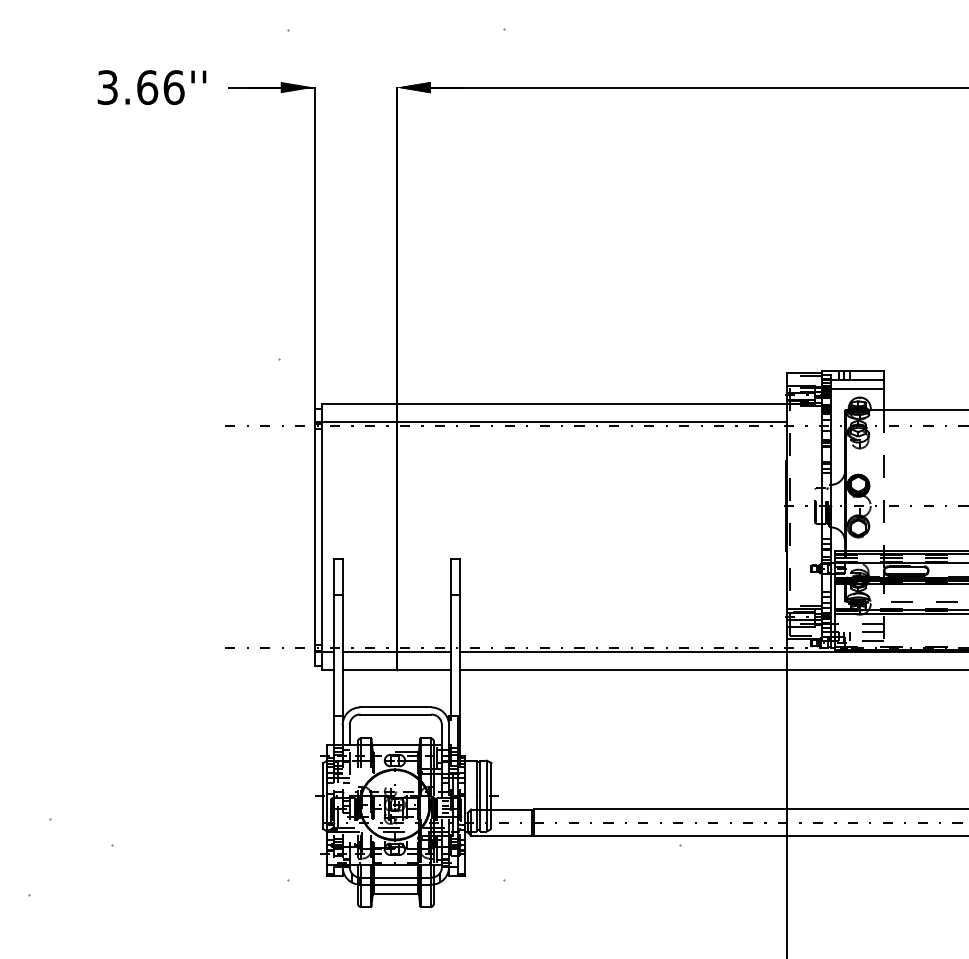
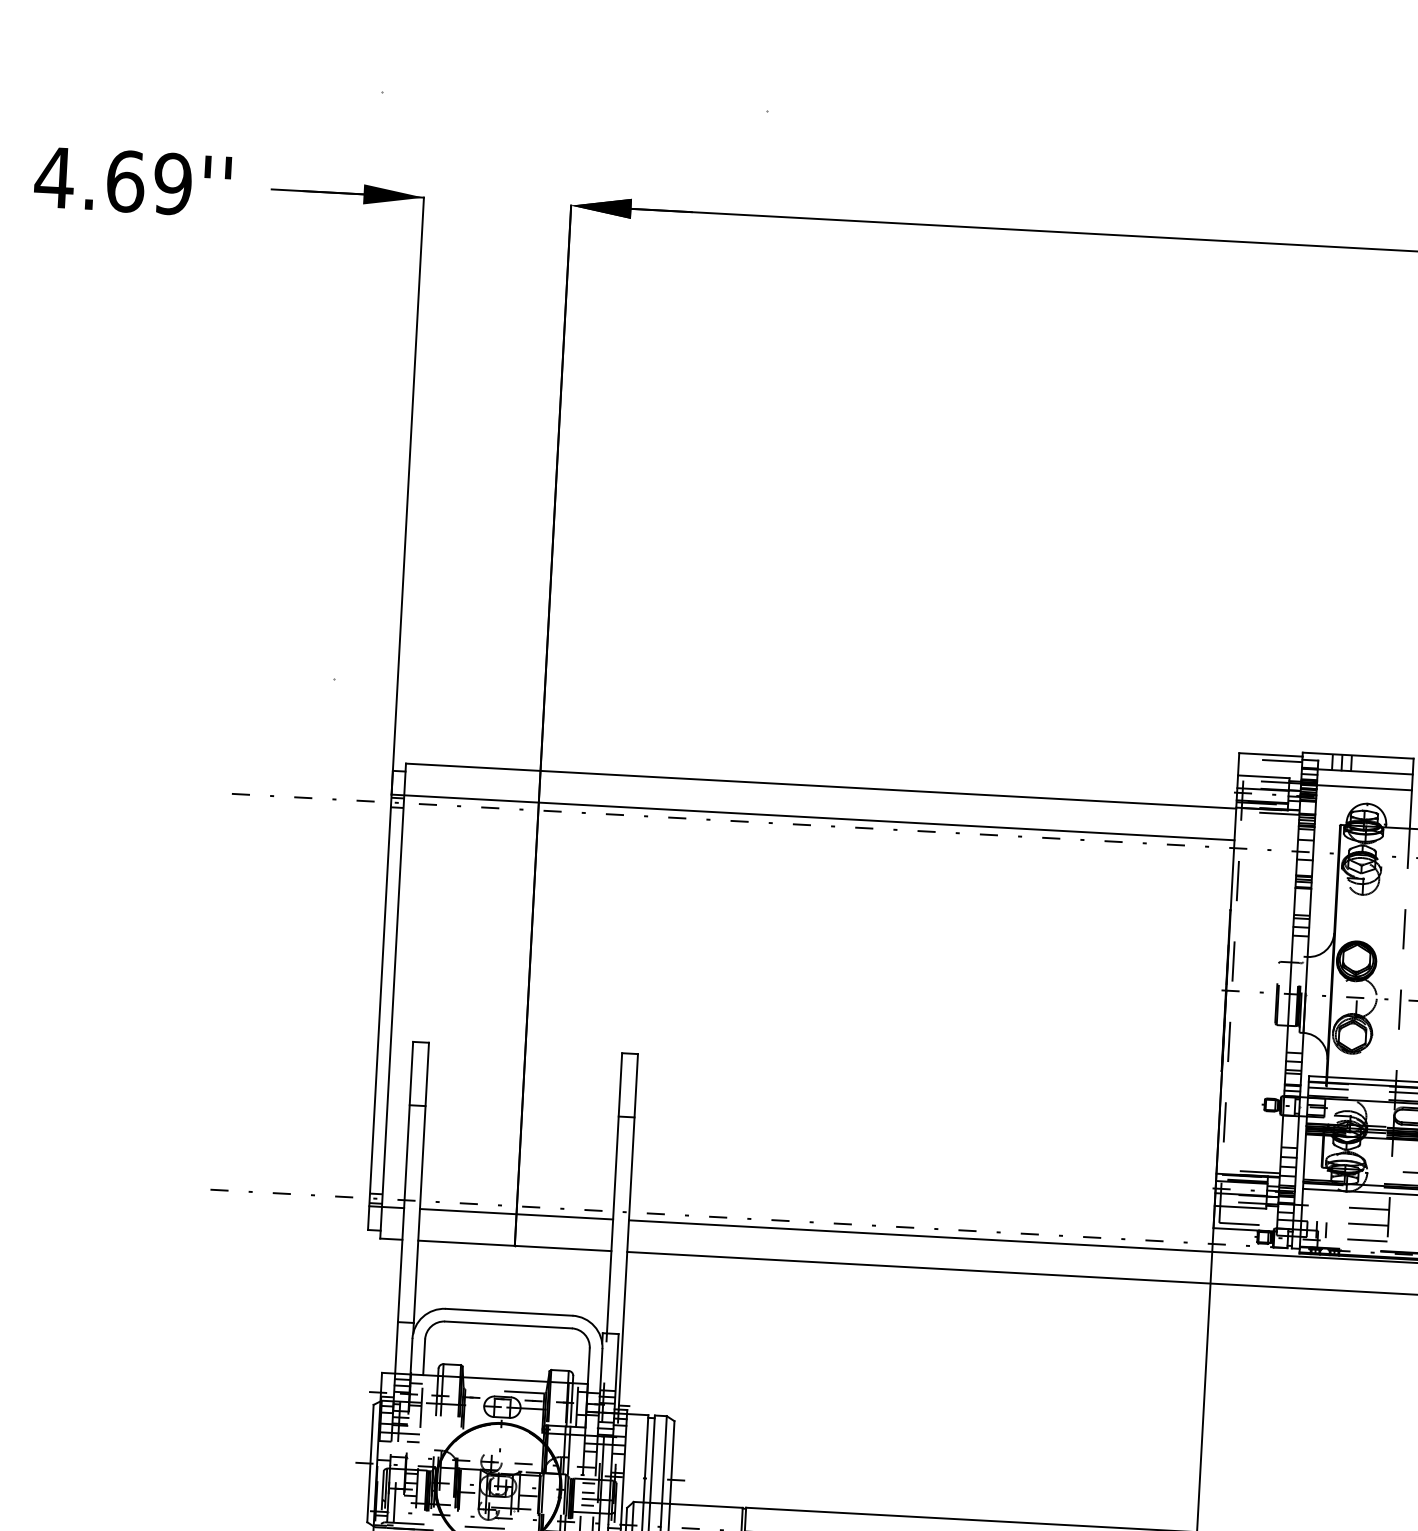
text: (140, 87) -> (113, 180), 3.66'' -> 4.69''

